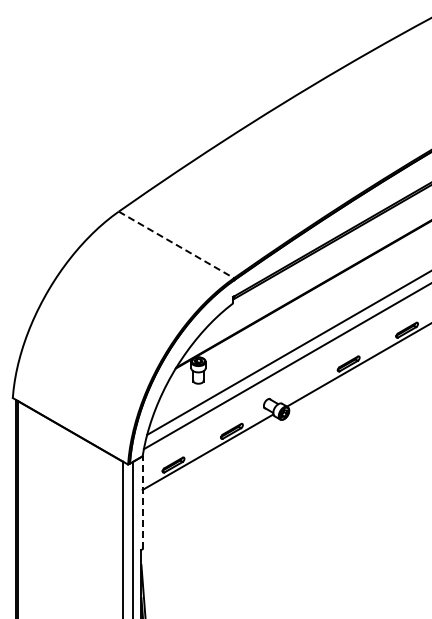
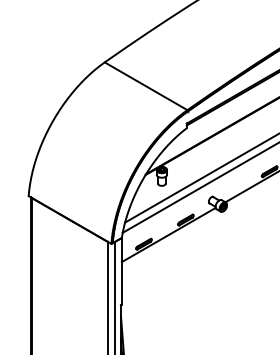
line: (176, 244) -> (146, 85), dashed -> solid
line: (142, 502) -> (121, 271), dashed -> solid

